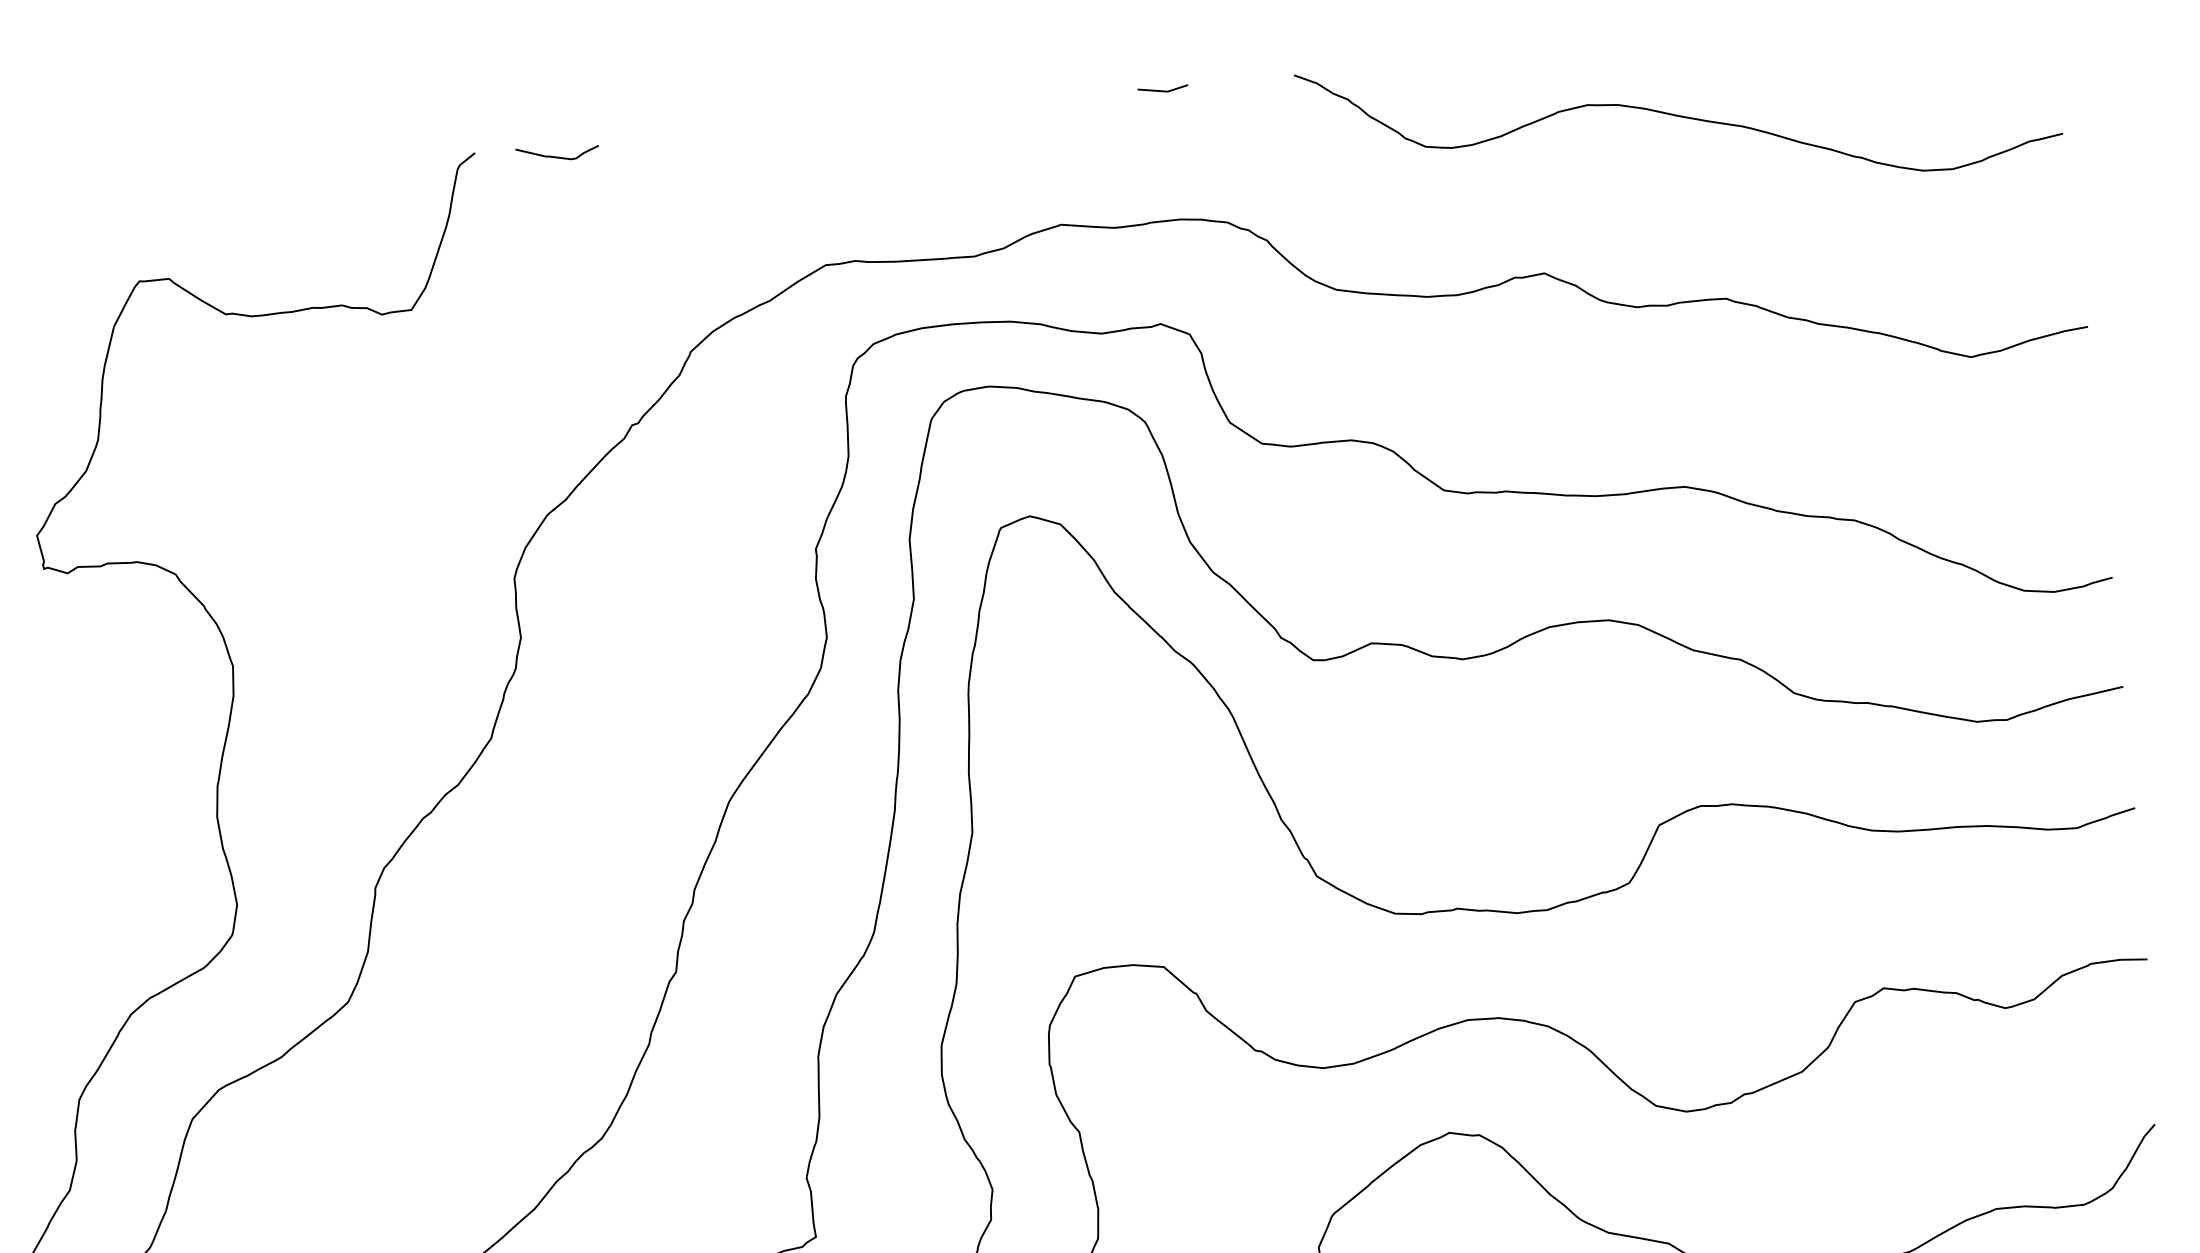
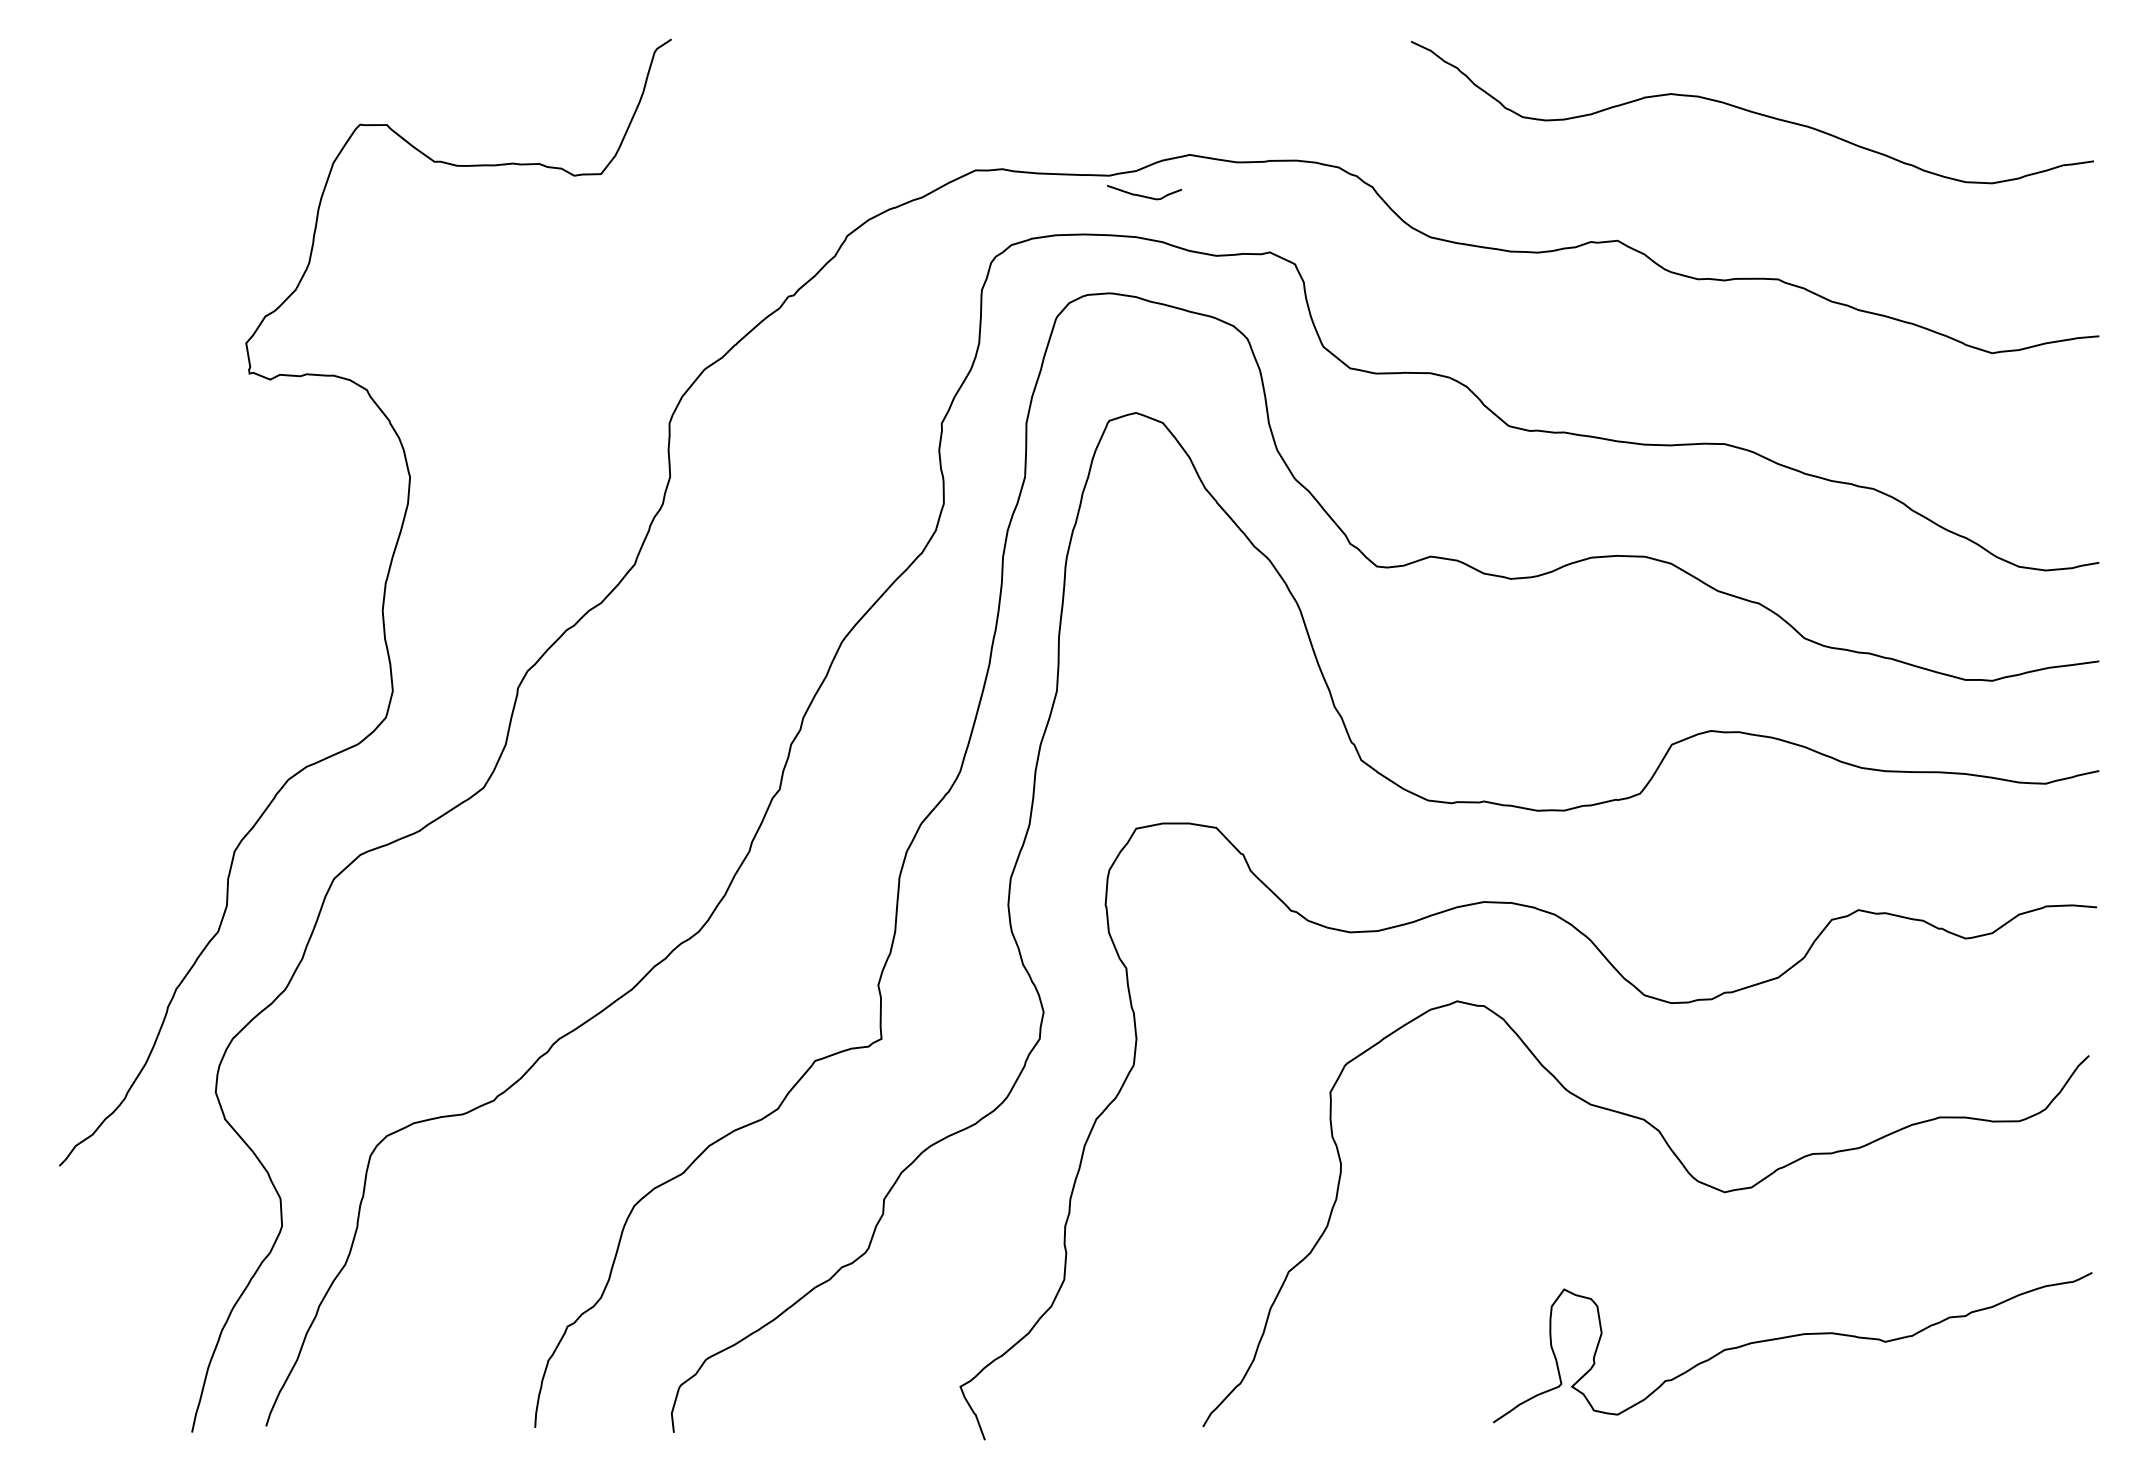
line: (1162, 90) -> (1292, 43), removed
curve: (557, 156) -> (1144, 195), moved

